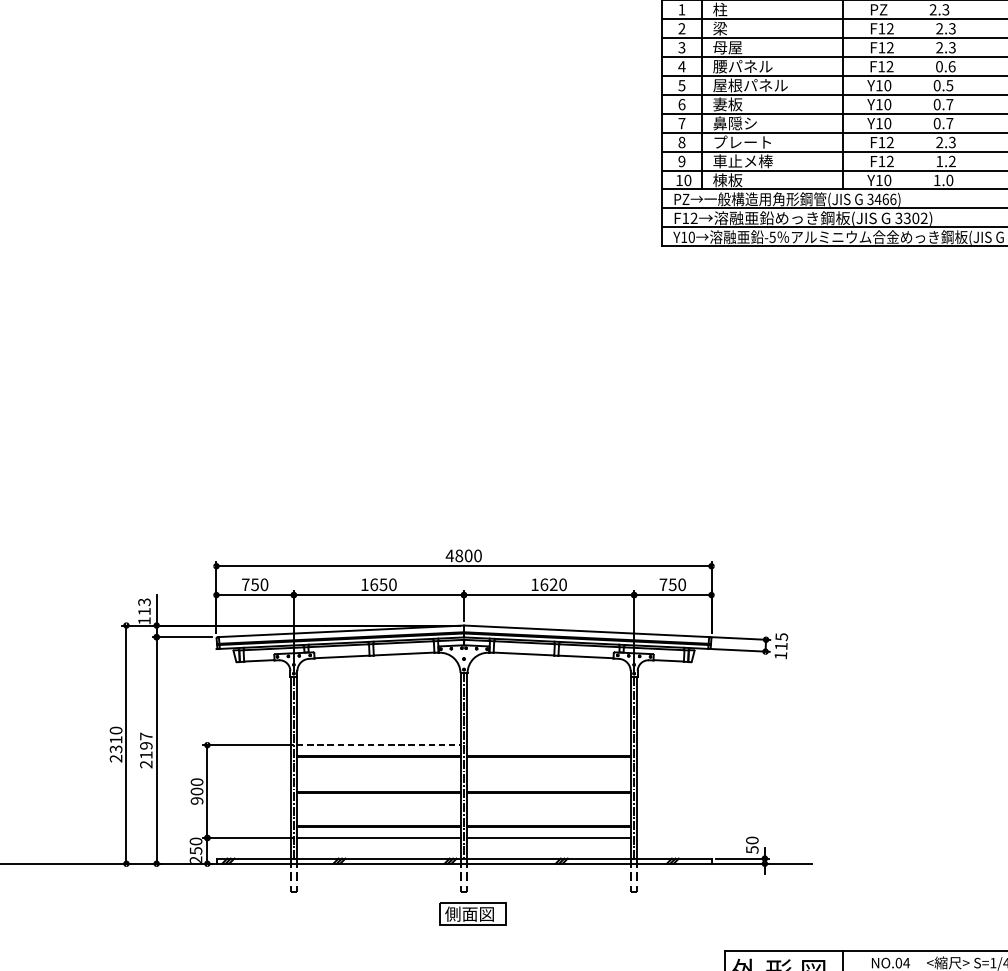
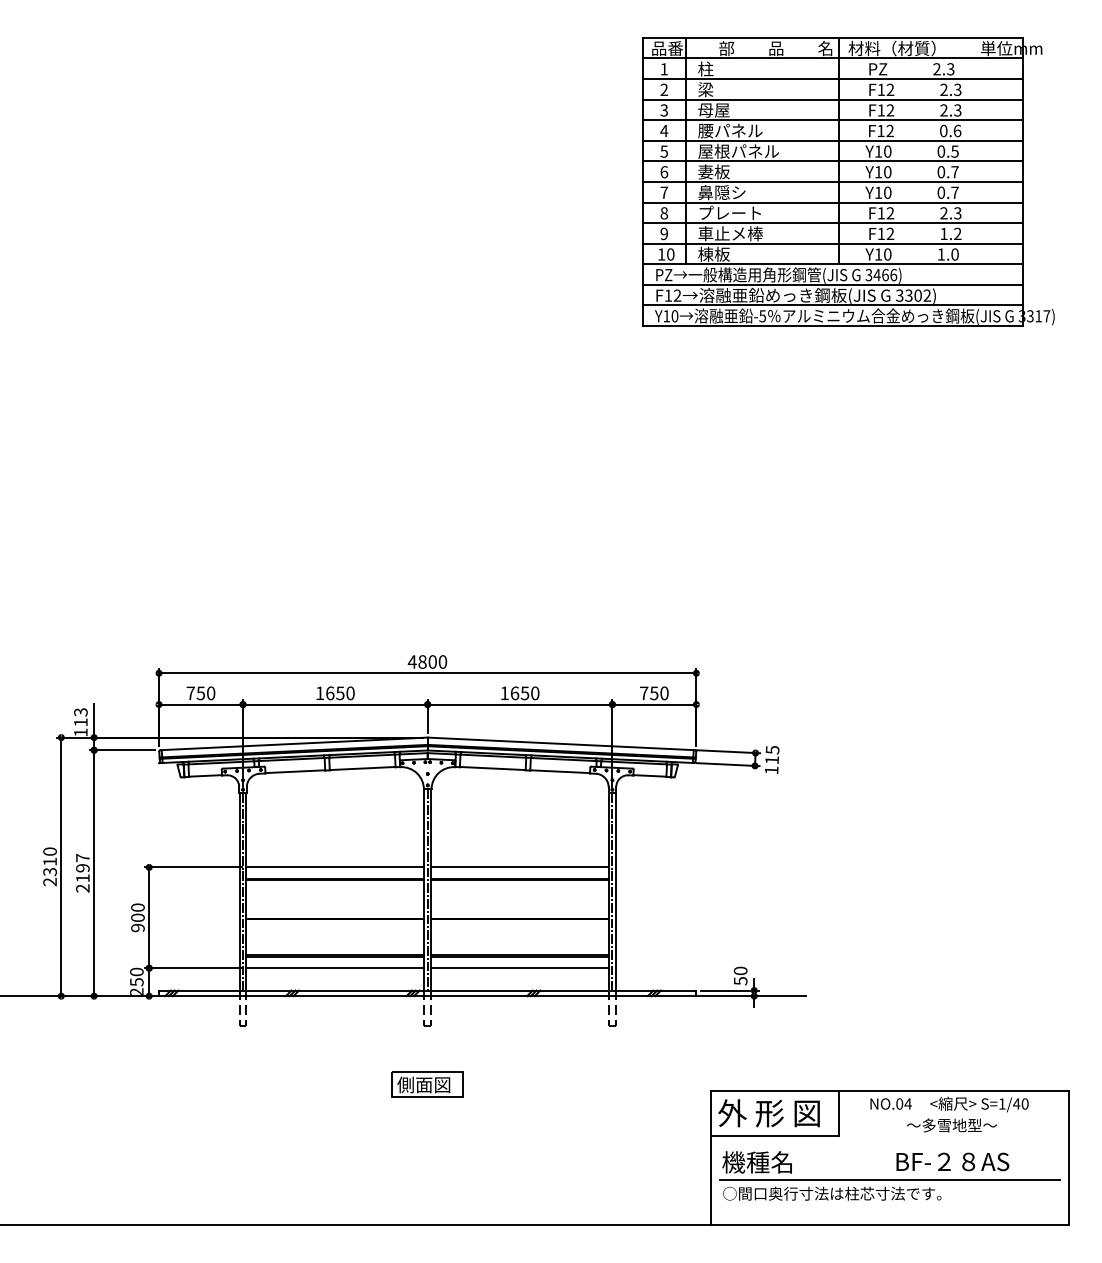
text: (553, 584) -> (524, 693), 1620 -> 1650
line: (379, 745) -> (335, 867), dashed -> solid
line: (549, 745) -> (520, 867), added
part: (473, 913) -> (427, 1084), moved

